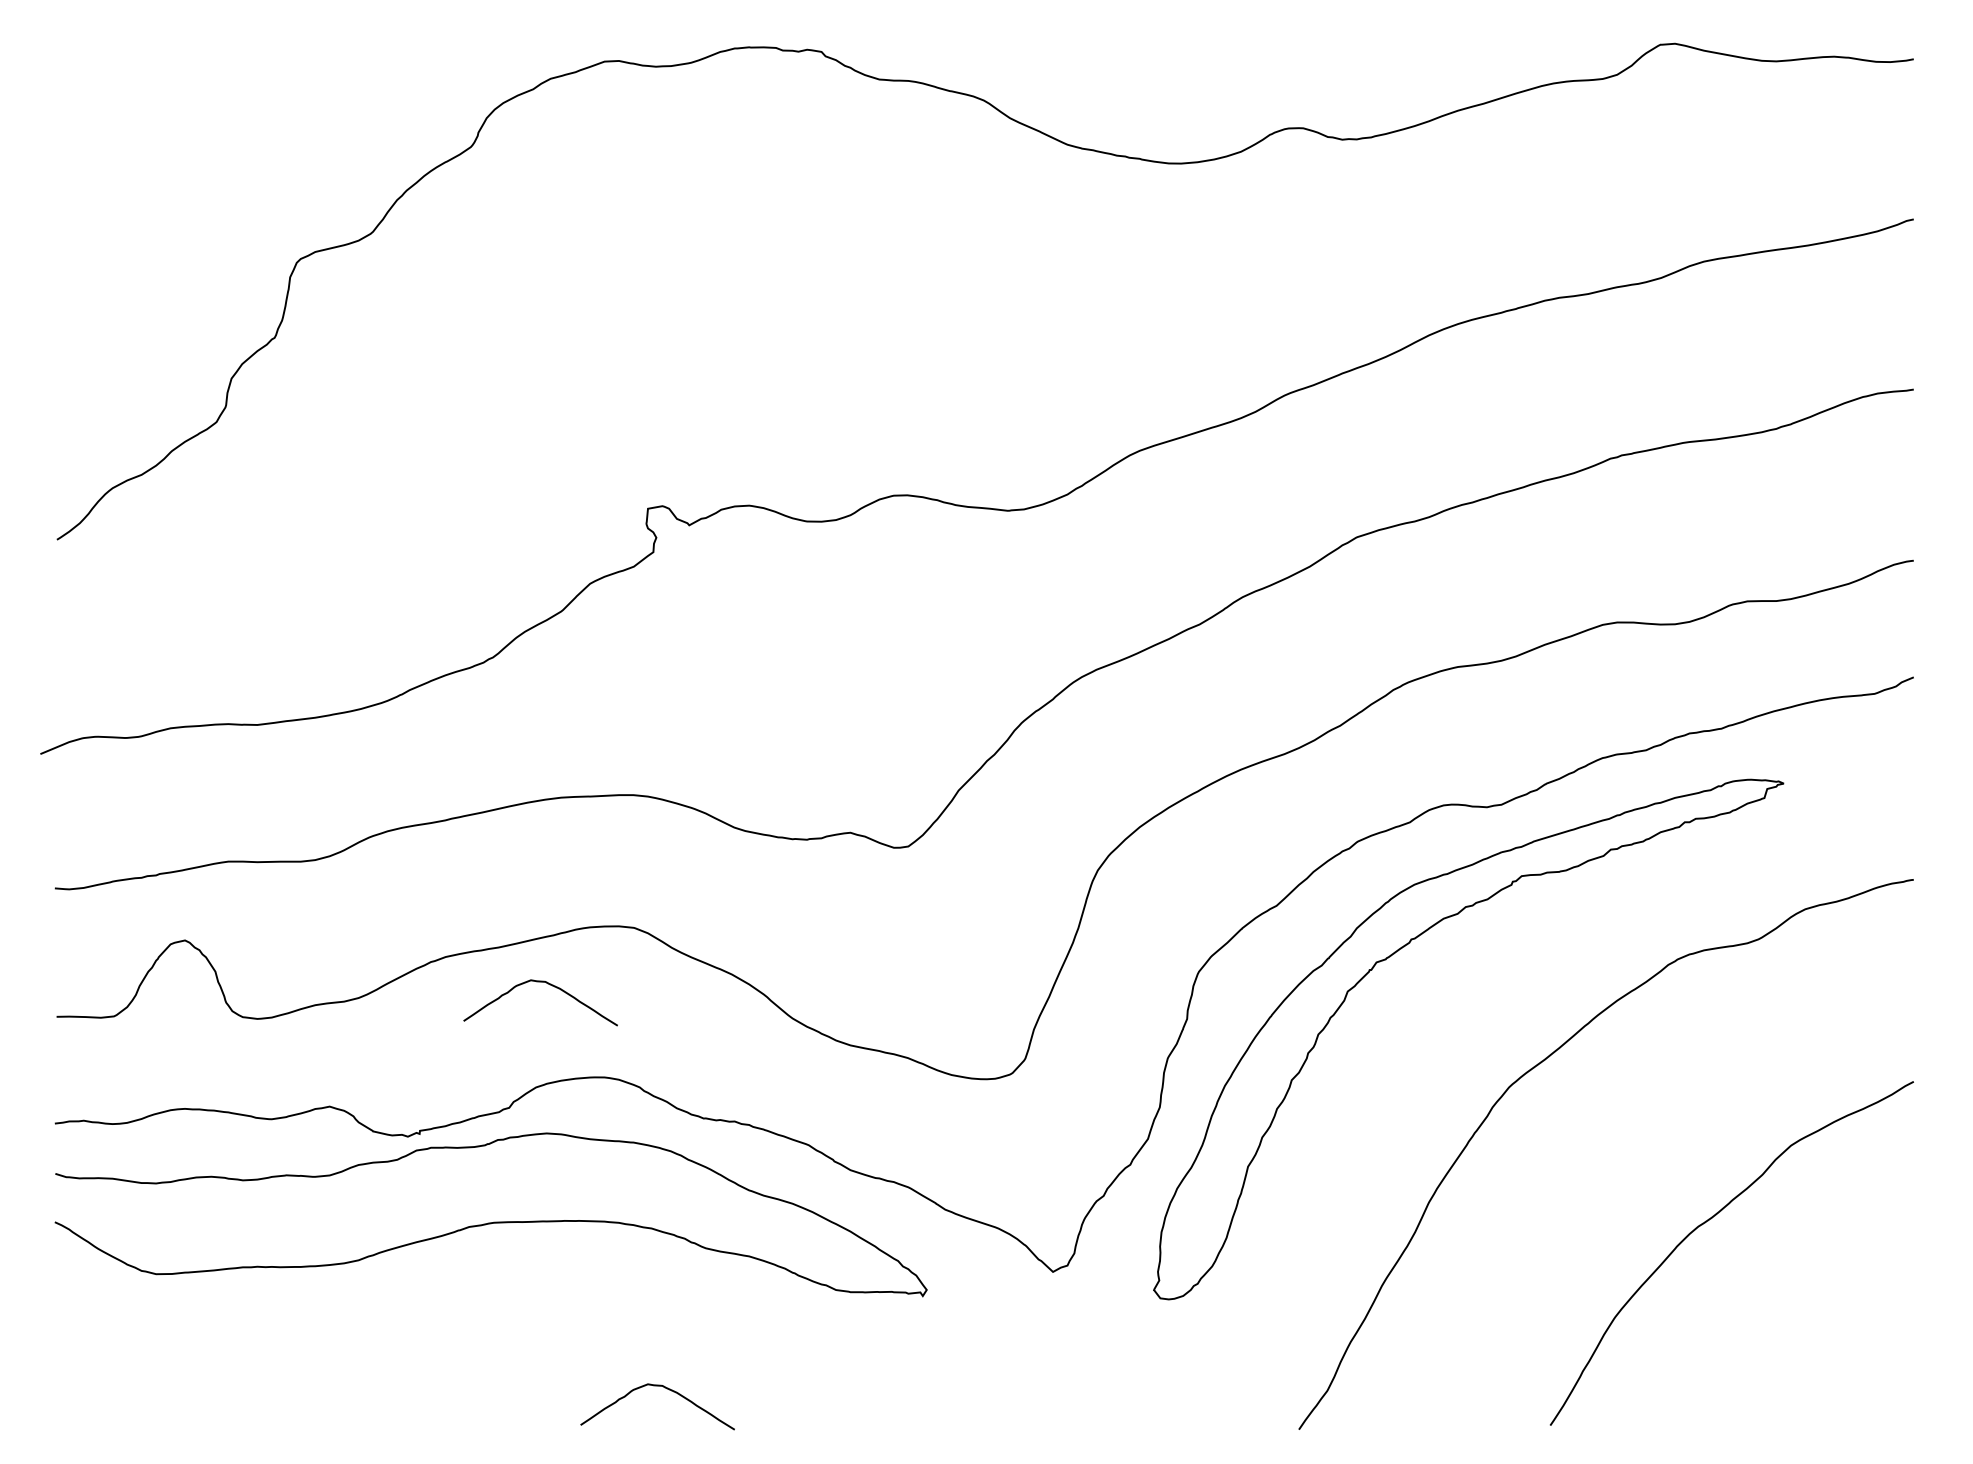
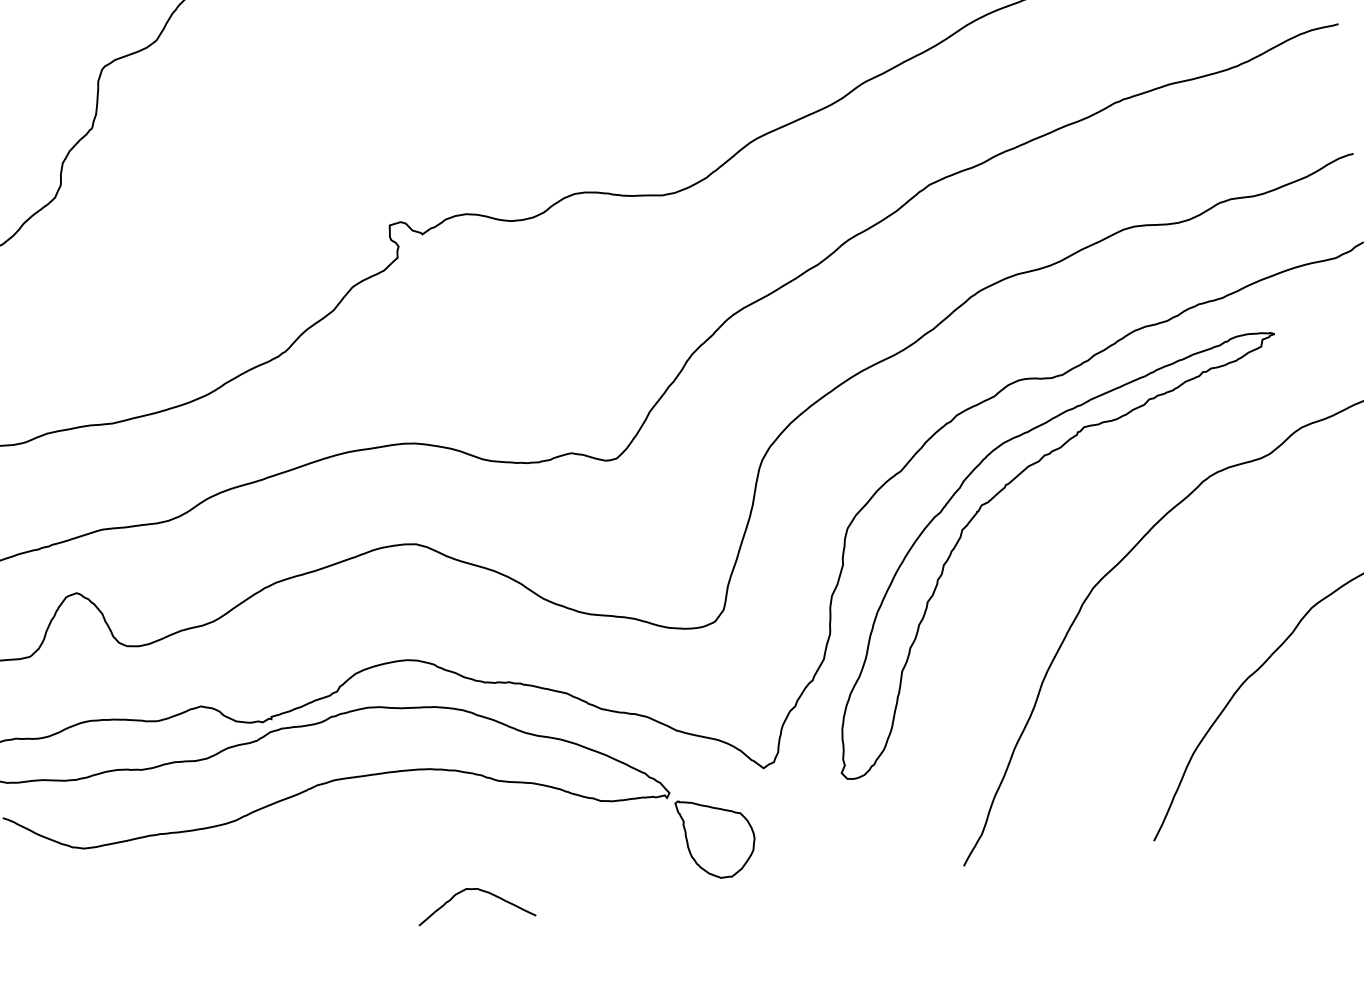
curve: (548, 984) -> (356, 594), removed
part: (981, 1355) -> (716, 837), added

